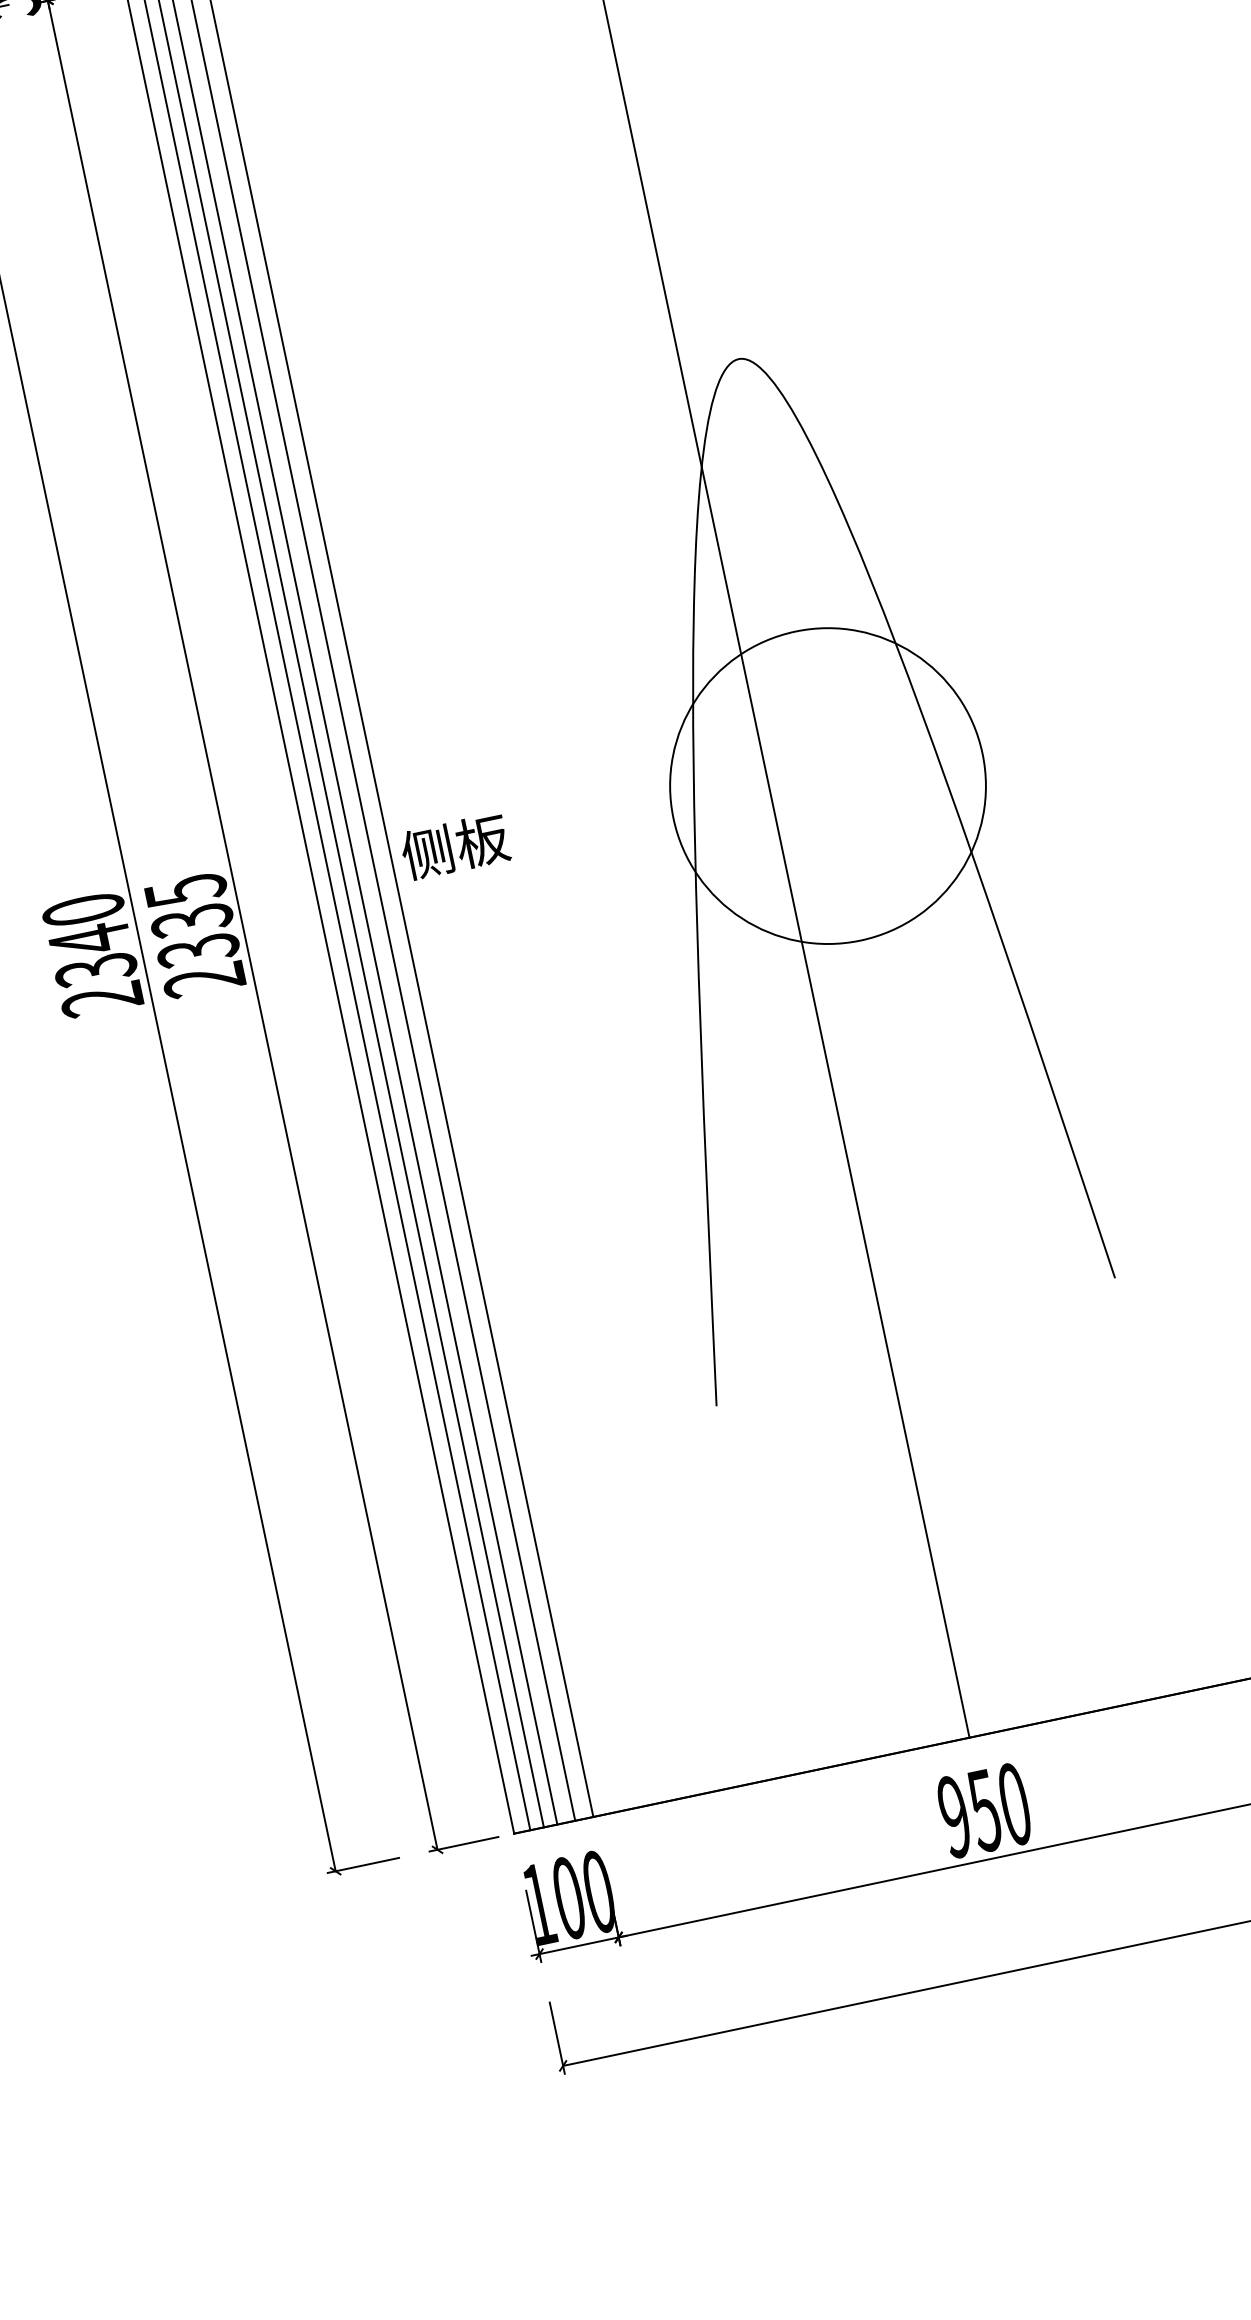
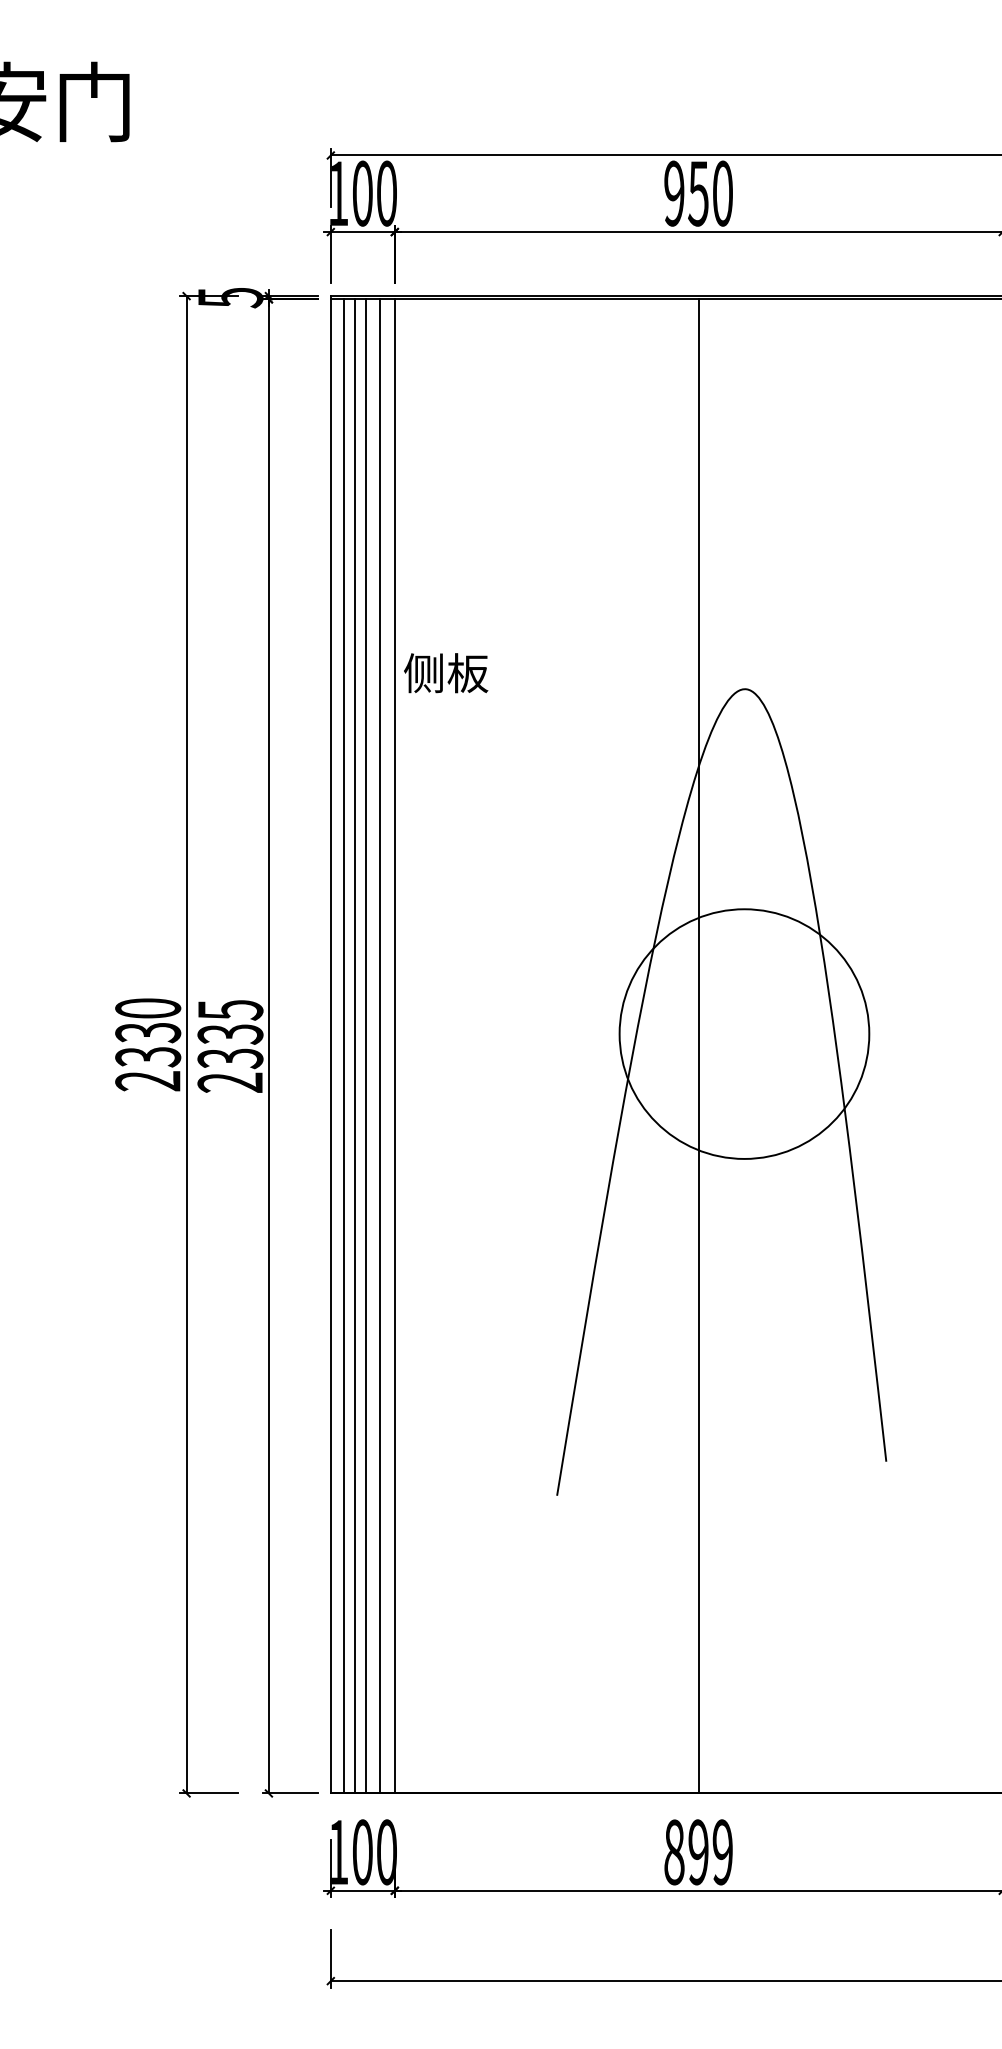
text: (455, 846) -> (446, 673), moved
text: (90, 939) -> (148, 1032), 2340 -> 2330
text: (984, 1810) -> (698, 1852), 950 -> 899

